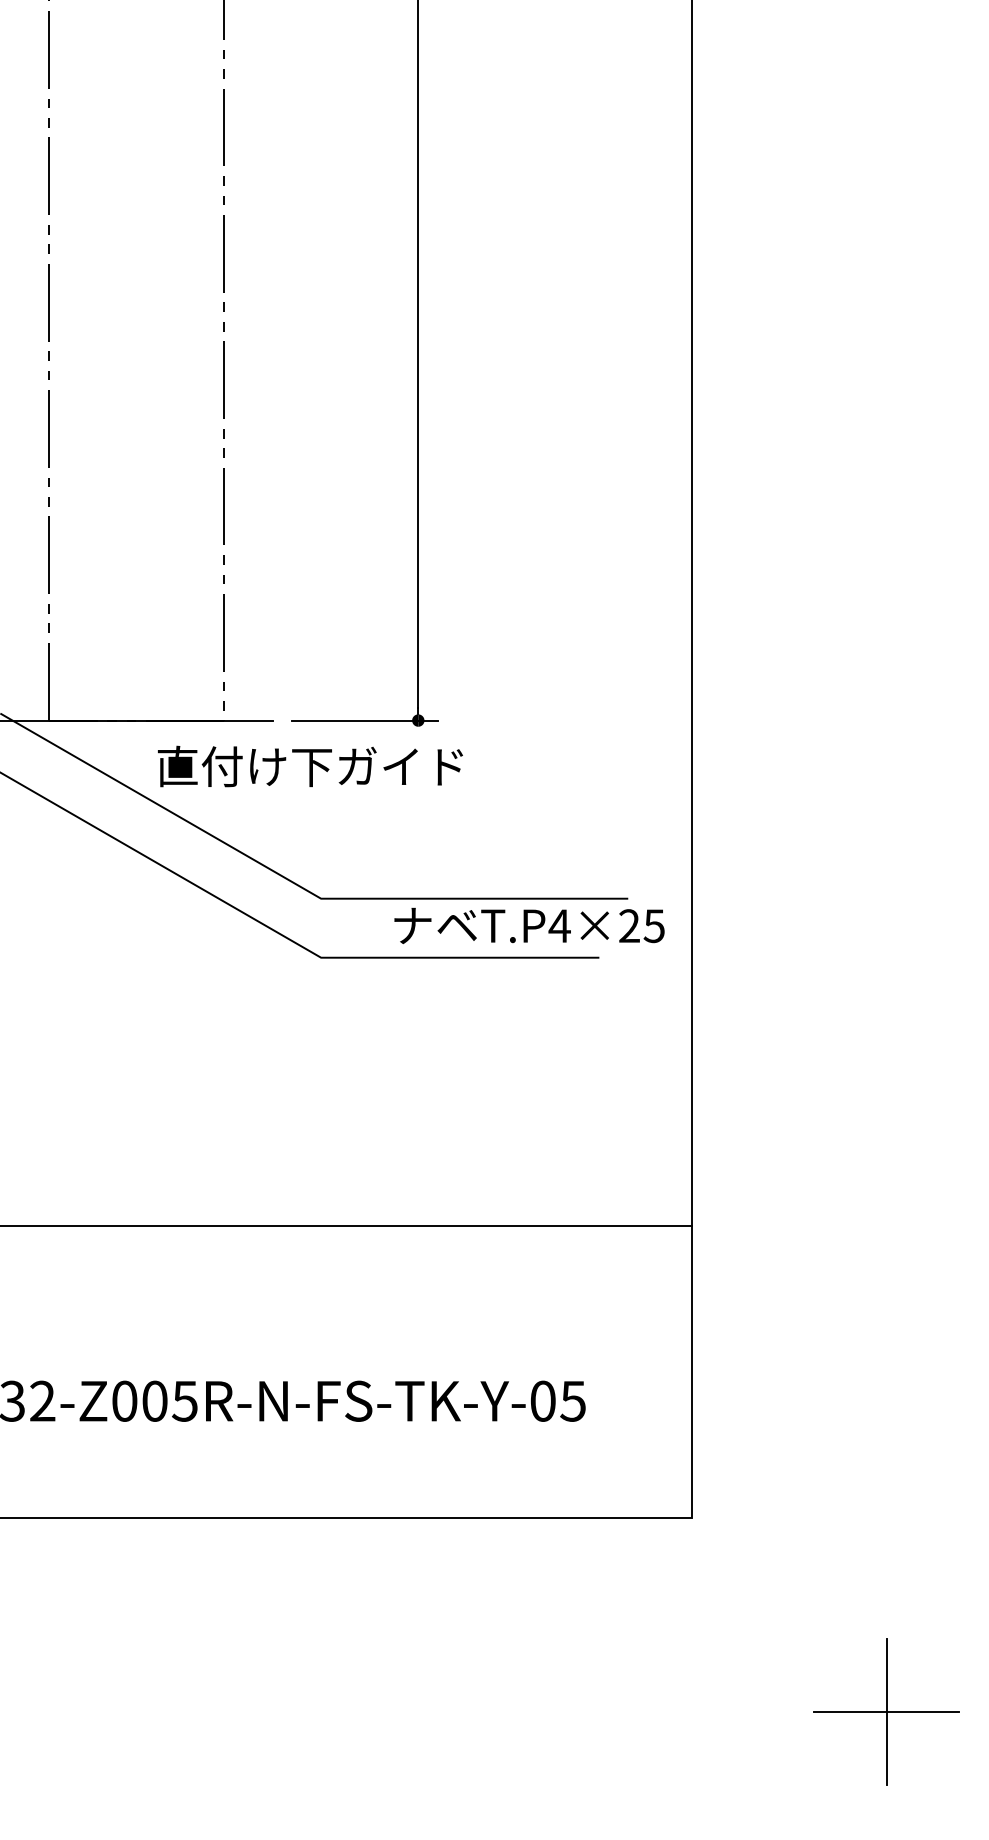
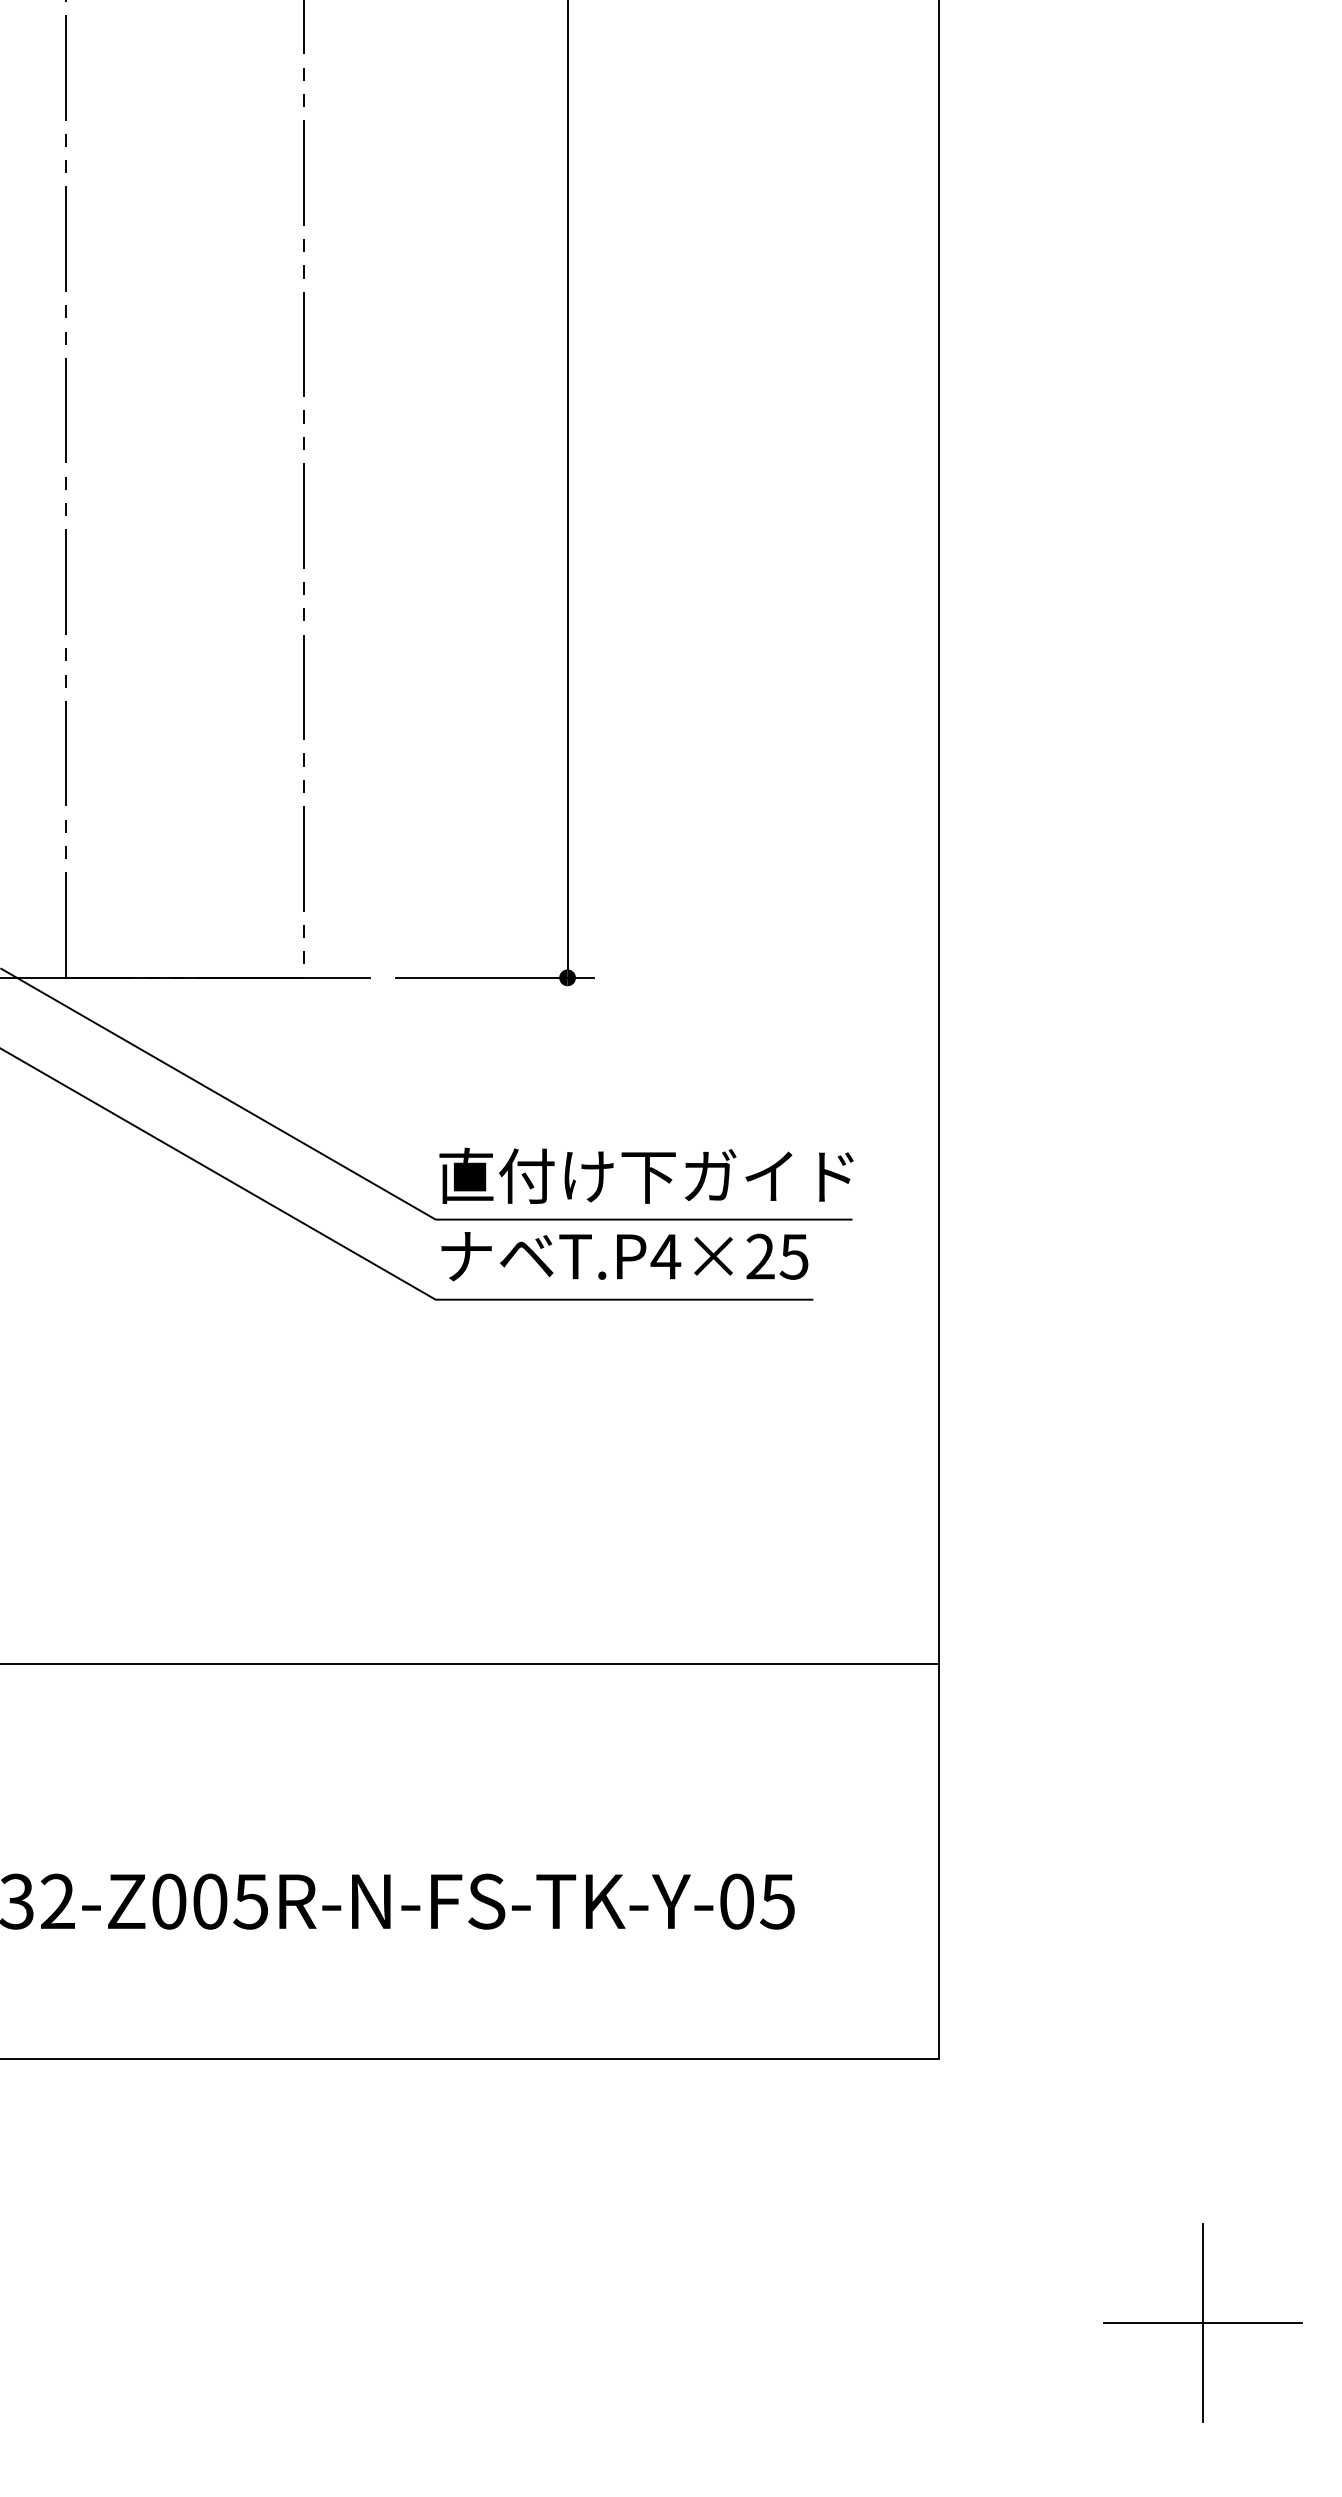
text: (310, 766) -> (646, 1175), moved
text: (529, 925) -> (624, 1255), moved

